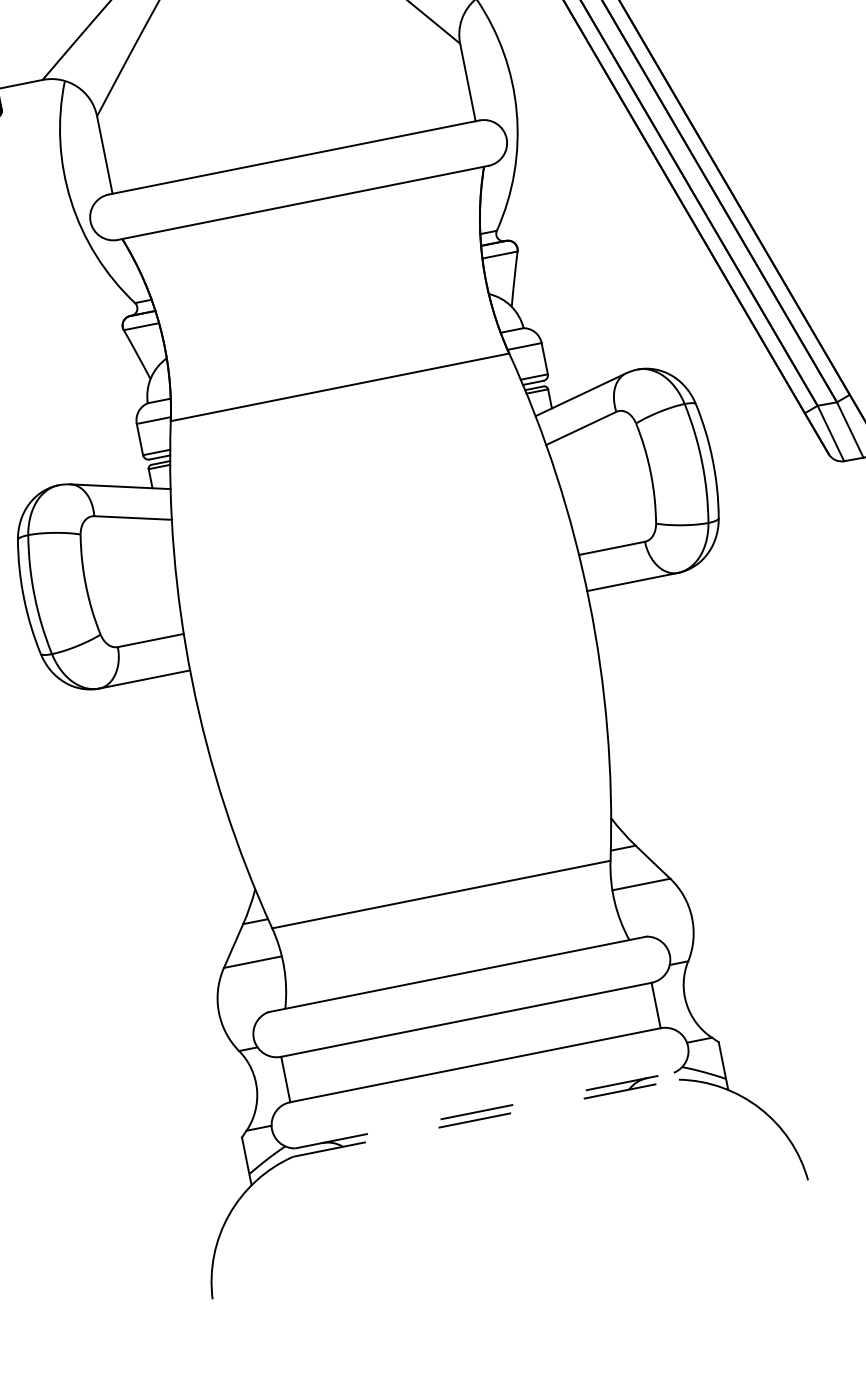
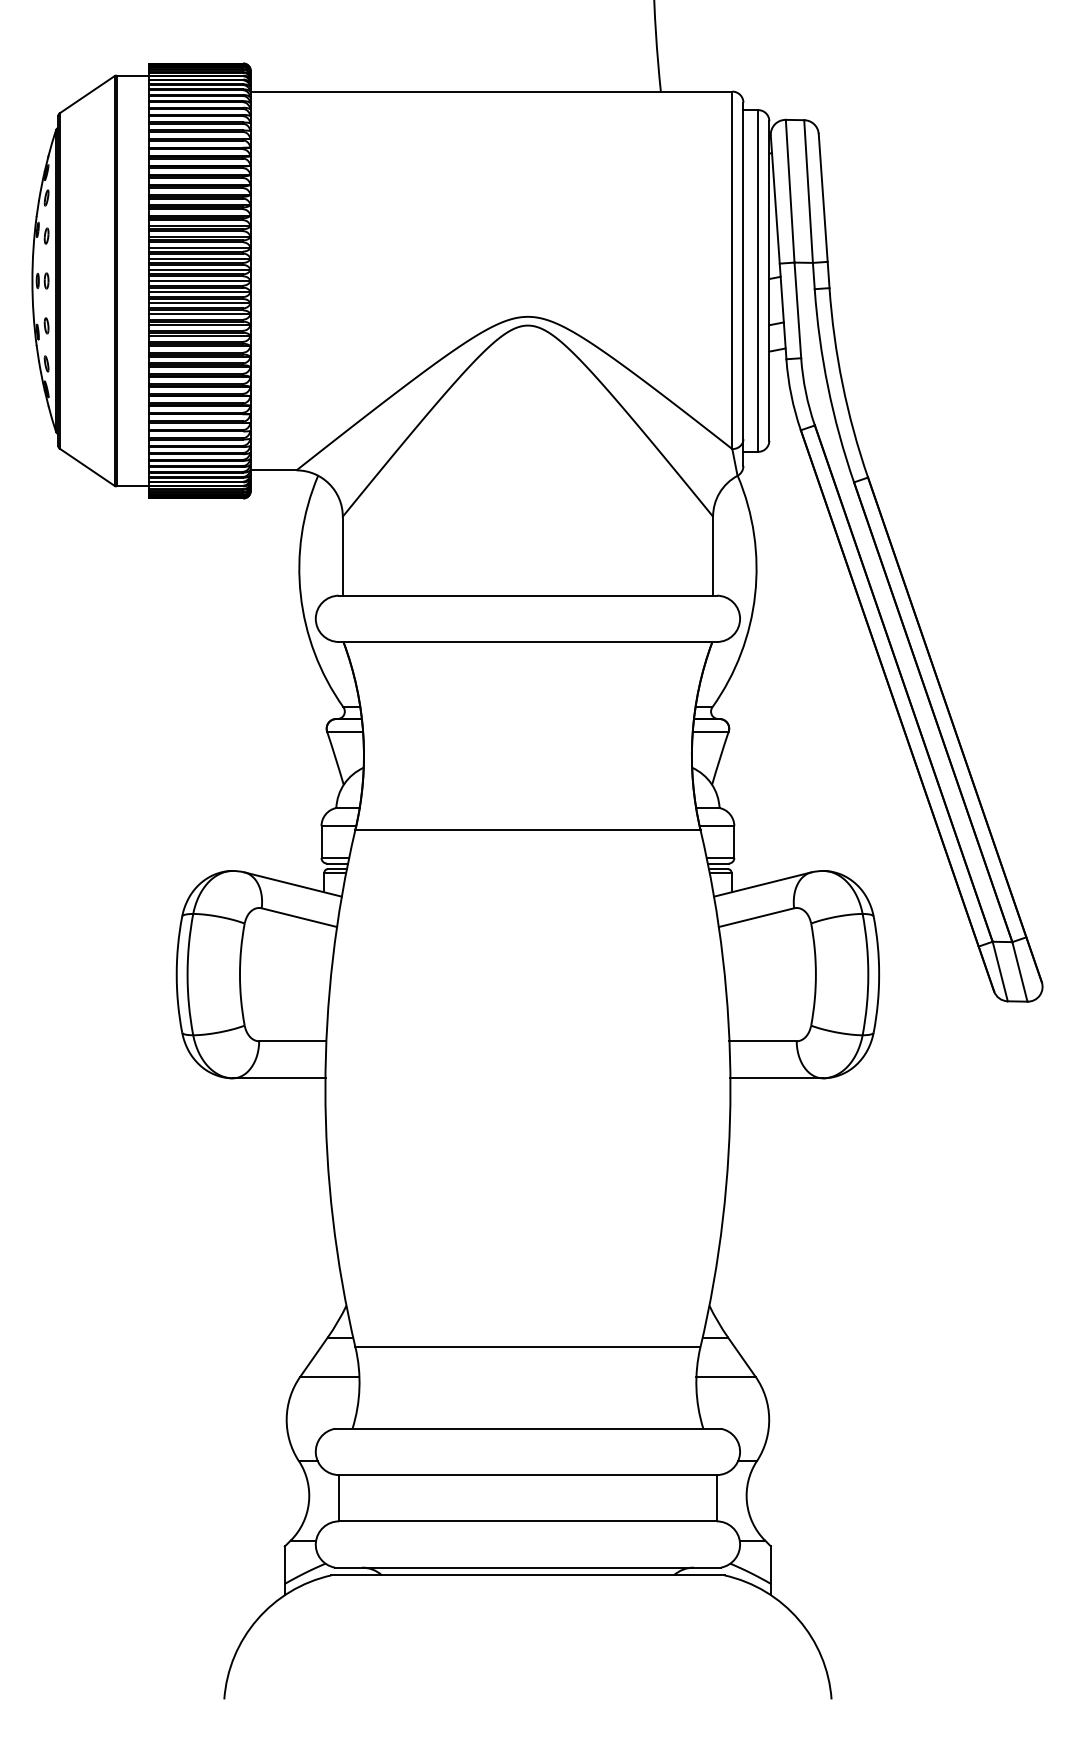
line: (484, 1110) -> (527, 1567), dashed -> solid
line: (485, 1118) -> (527, 1575), dashed -> solid

